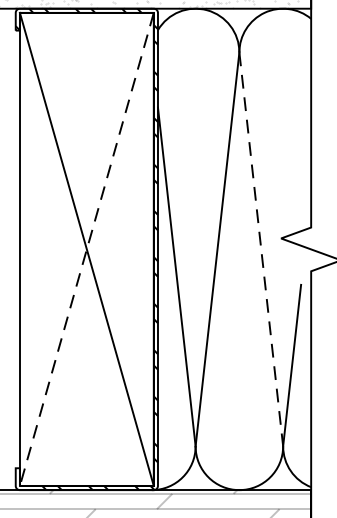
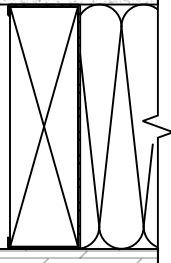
line: (87, 249) -> (44, 126), dashed -> solid
line: (261, 249) -> (132, 126), dashed -> solid

